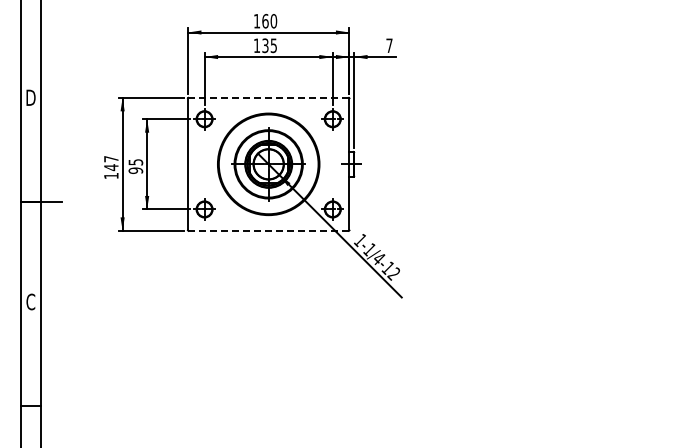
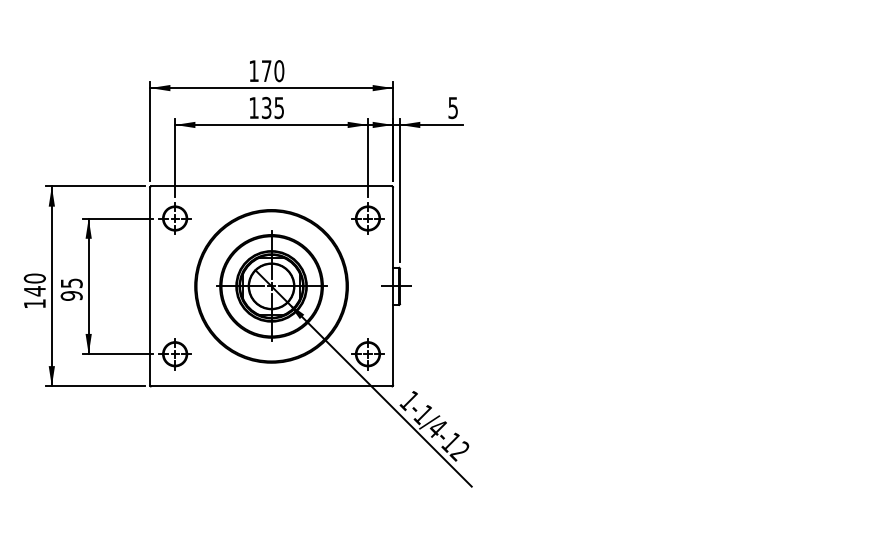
text: (265, 20) -> (266, 69), 160 -> 170
text: (389, 45) -> (453, 107), 7 -> 5
line: (269, 97) -> (272, 185), dashed -> solid
text: (111, 158) -> (35, 277), 147 -> 140
line: (268, 230) -> (271, 385), dashed -> solid

